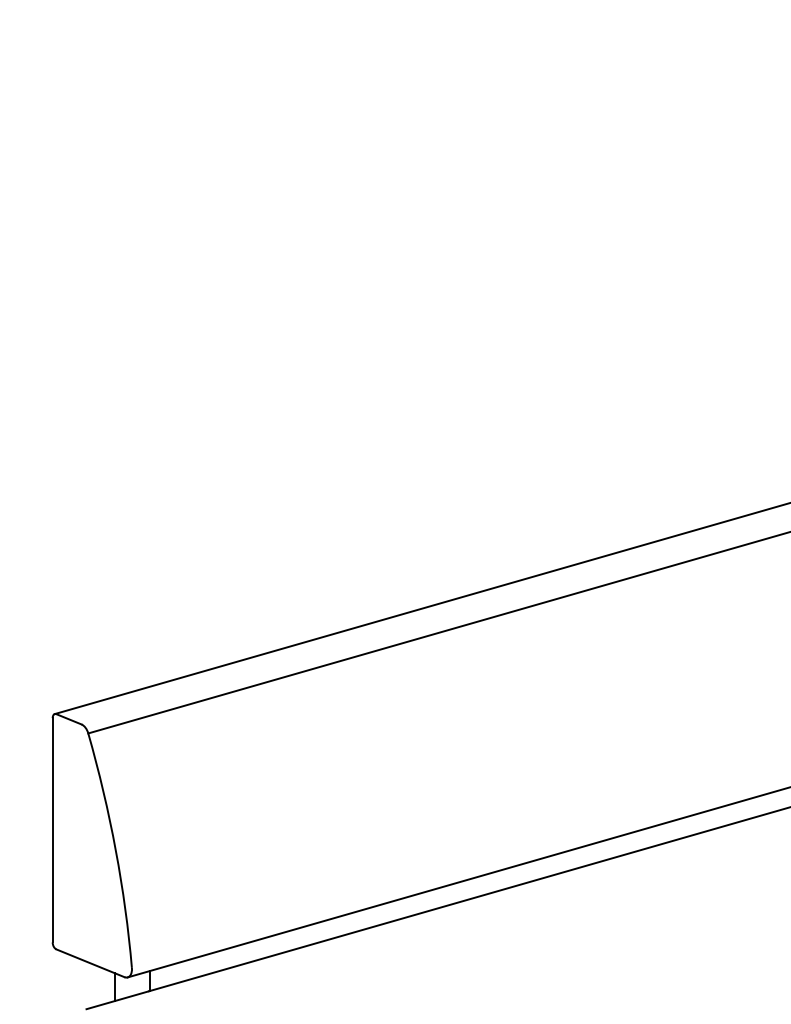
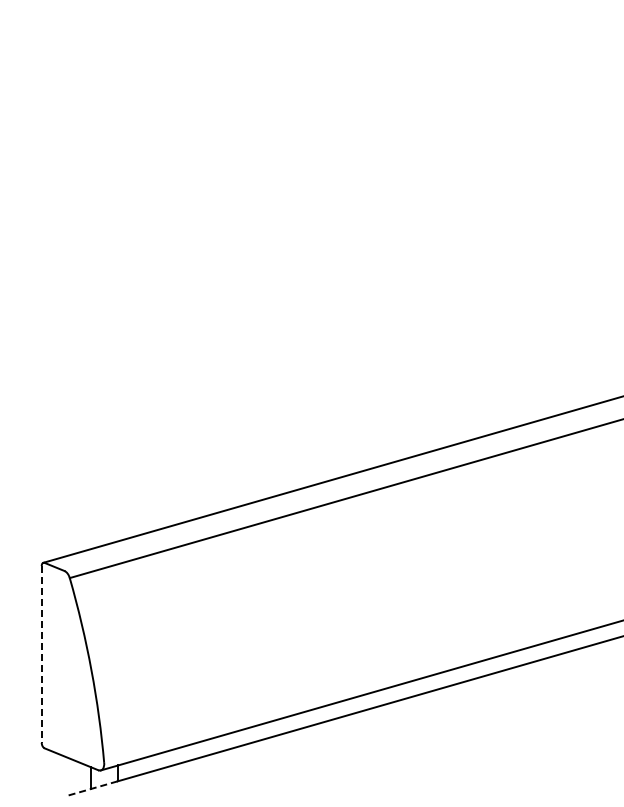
line: (52, 830) -> (41, 654), solid -> dashed
line: (118, 1000) -> (93, 788), solid -> dashed

